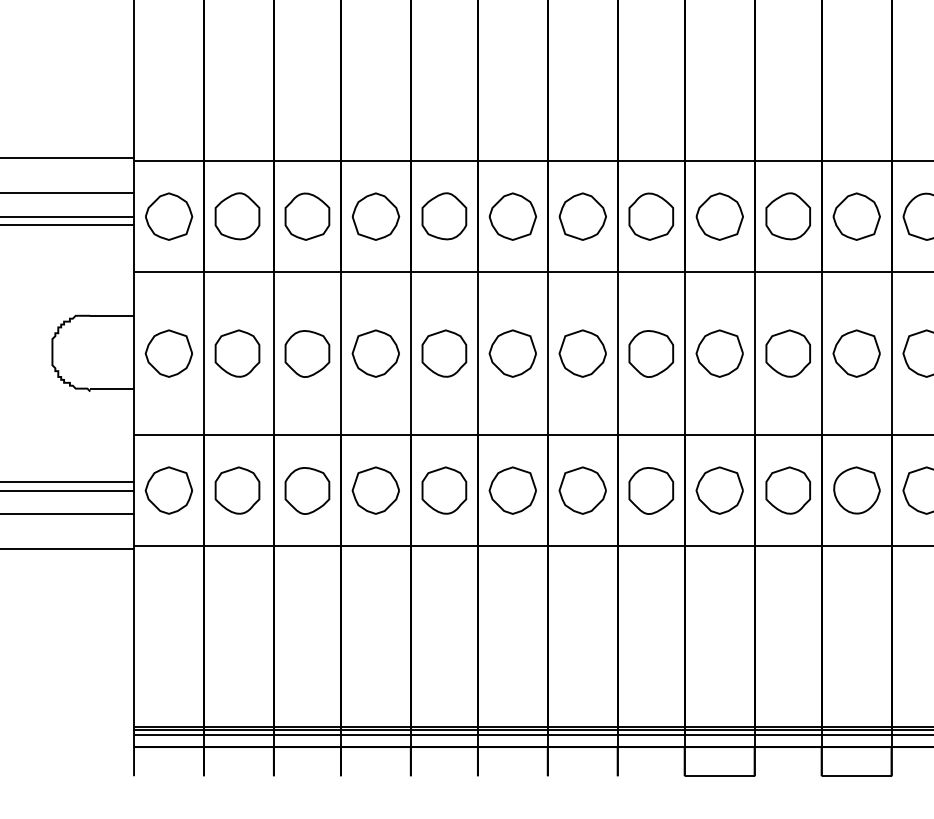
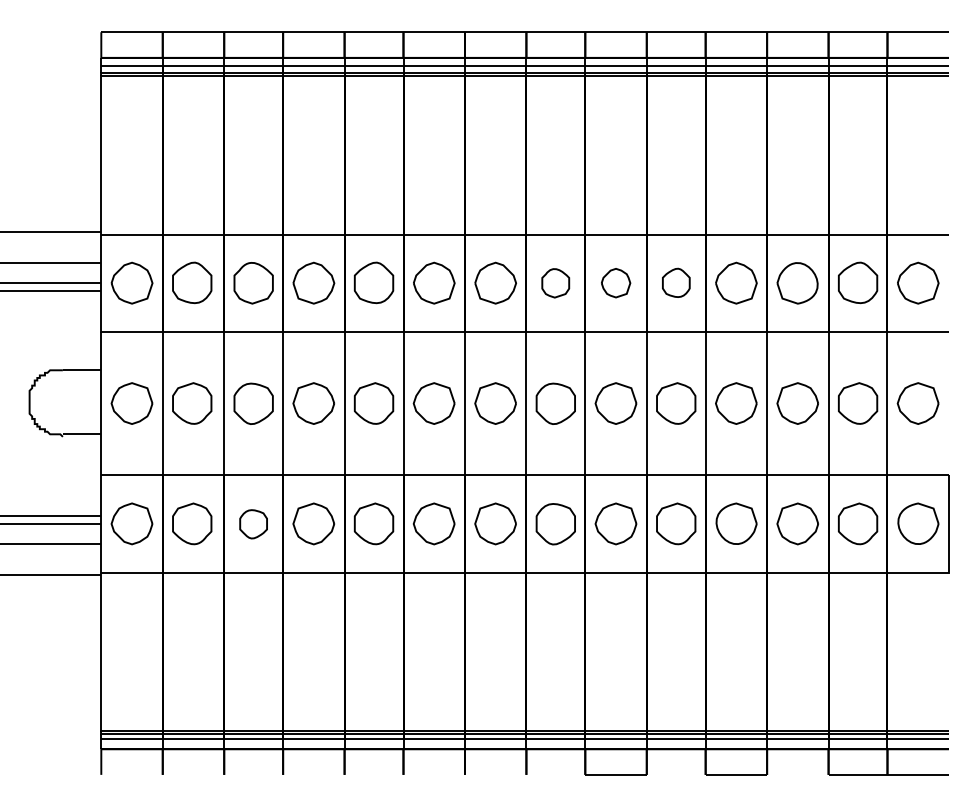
part: (719, 215) -> (615, 282), size x0.7
part: (788, 215) -> (676, 282), size x0.7
part: (650, 217) -> (555, 283), size x0.7
part: (307, 491) -> (253, 524), size x0.7

